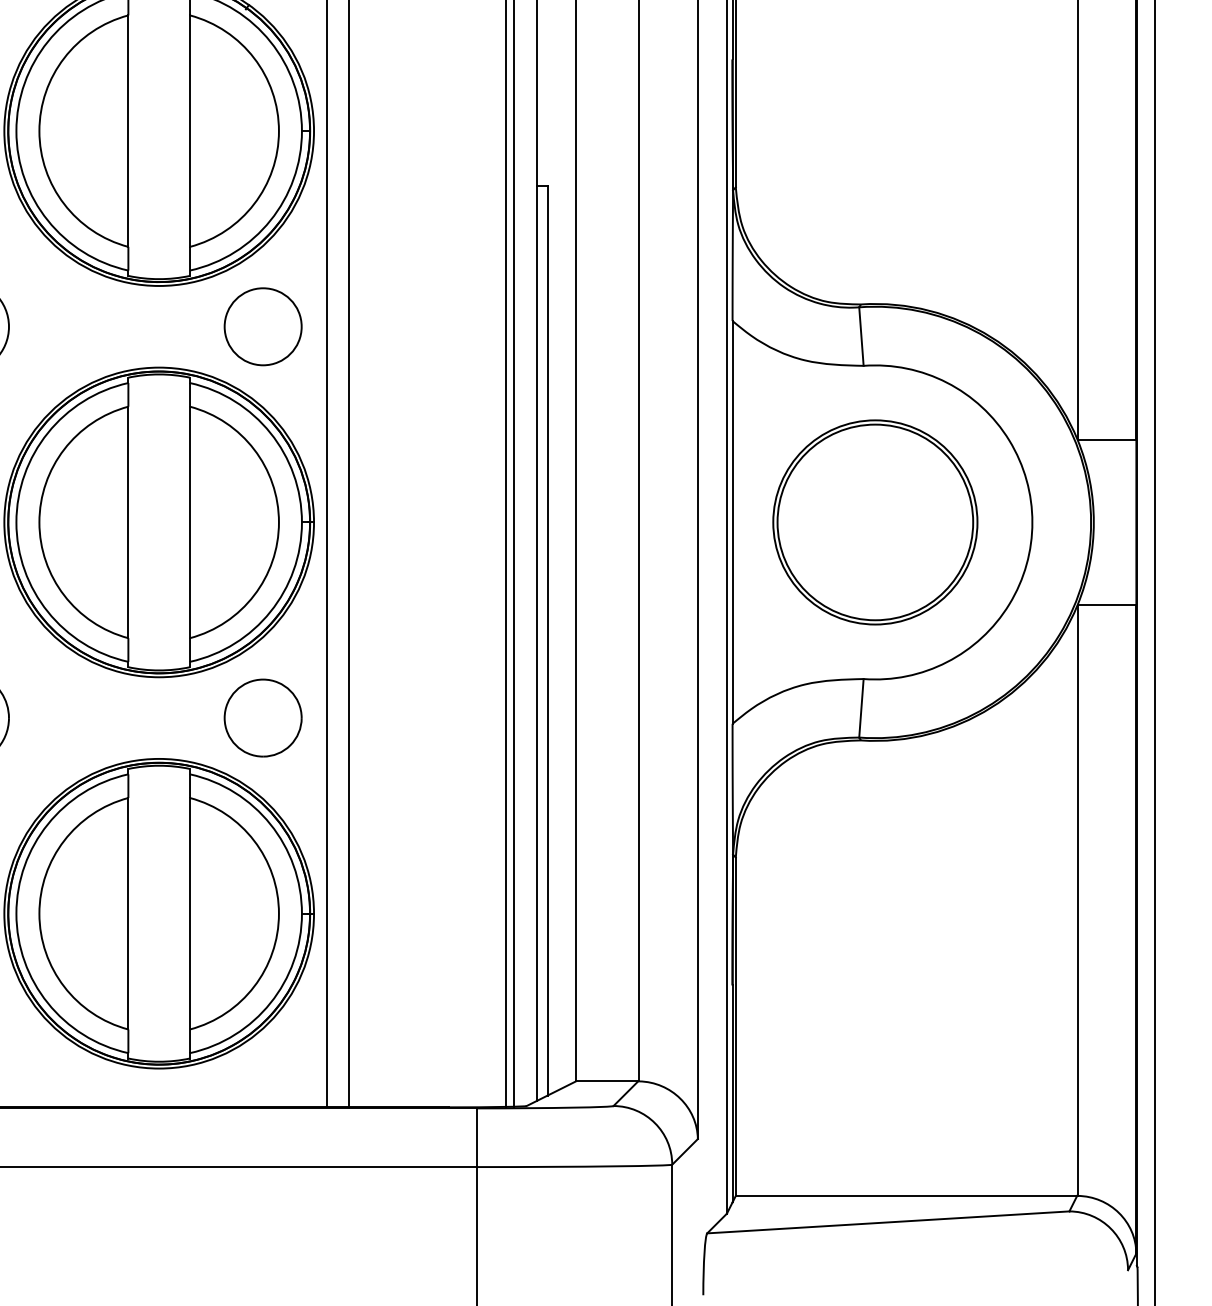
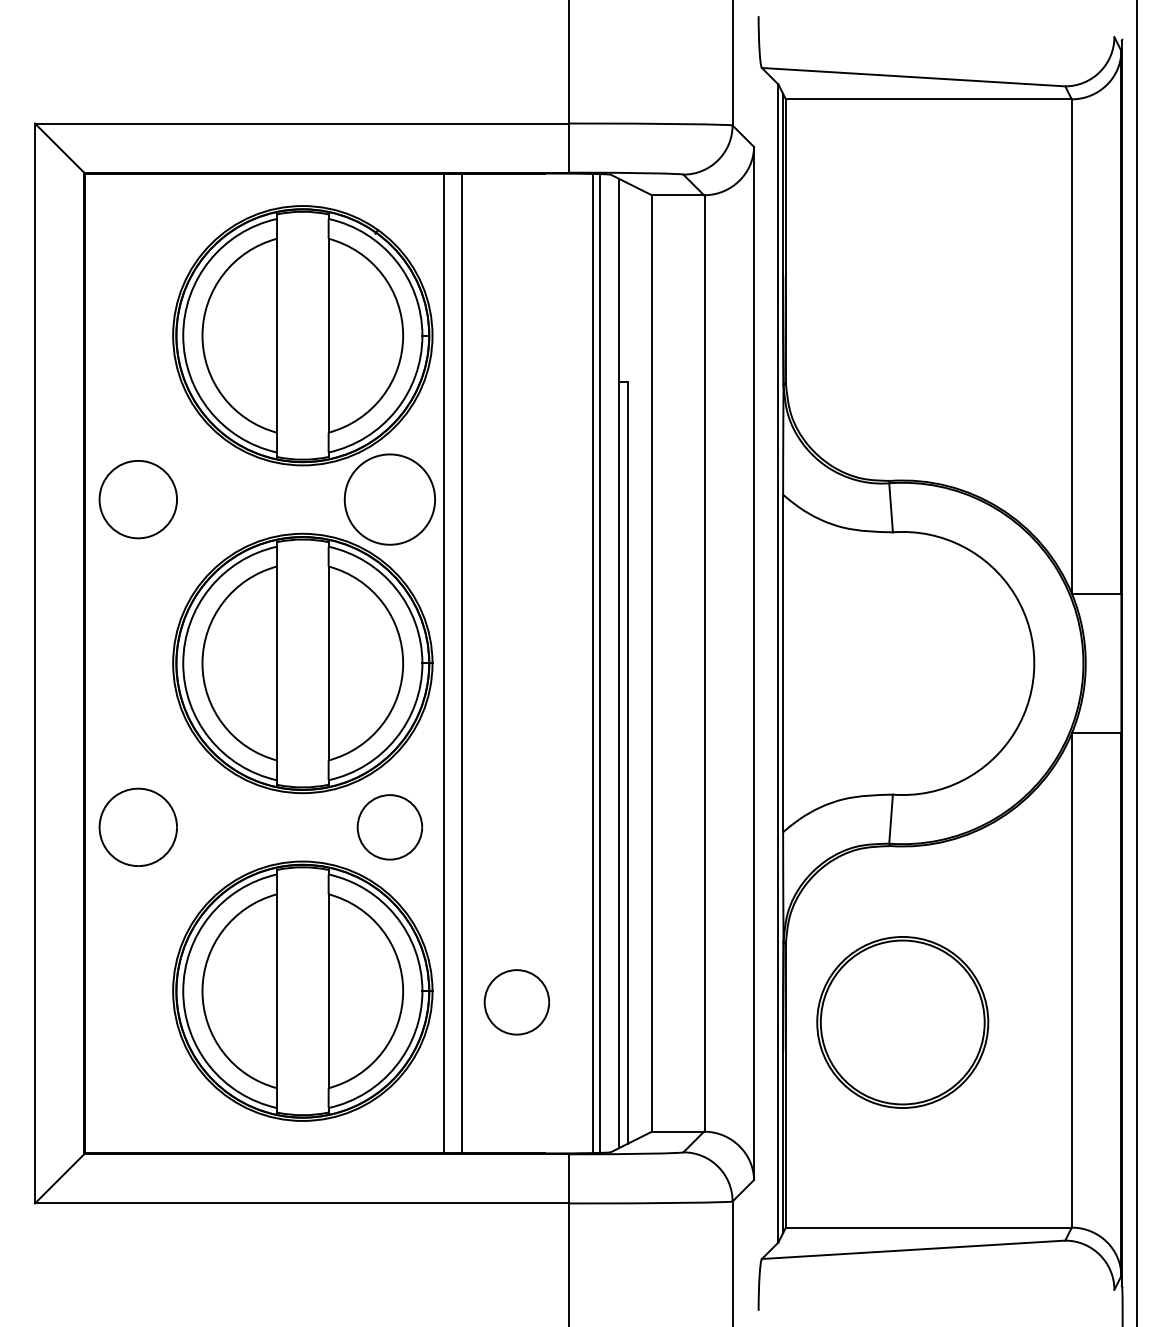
circle: (262, 326) -> (389, 499), size x1.4
part: (875, 522) -> (902, 1022), moved
part: (414, 927) -> (516, 1002), added

